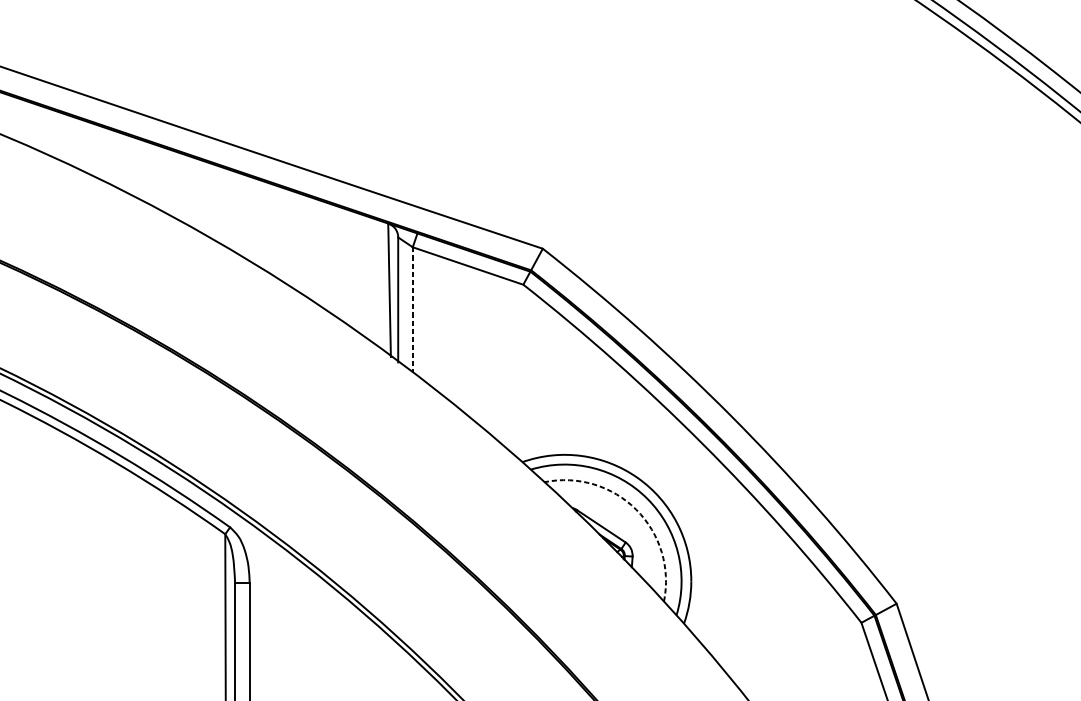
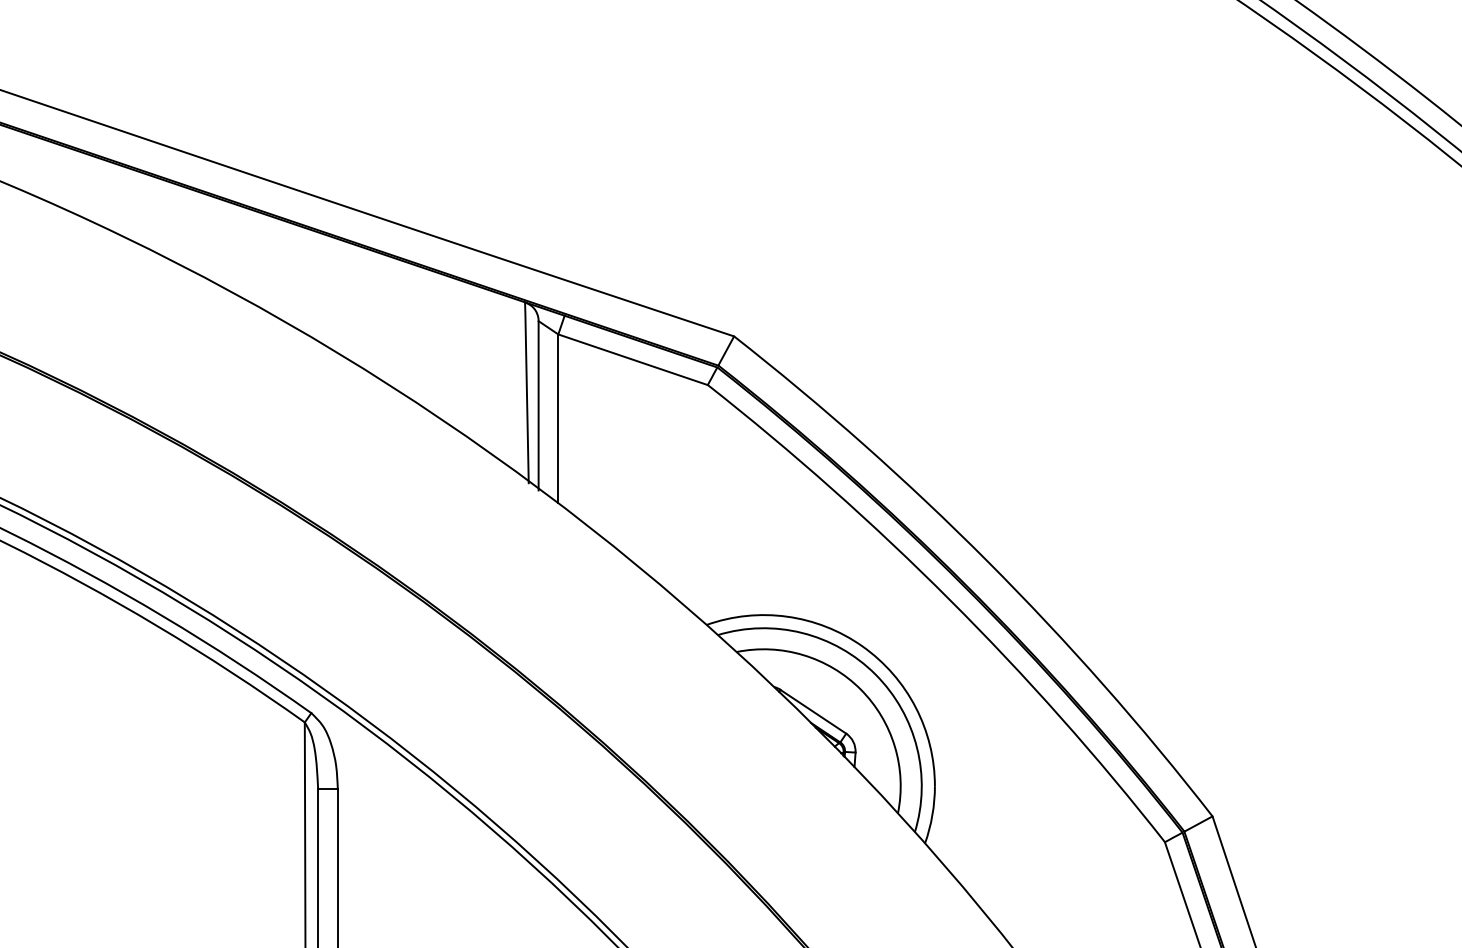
line: (412, 310) -> (558, 419), dashed -> solid
arc: (636, 509) -> (860, 689), dashed -> solid

